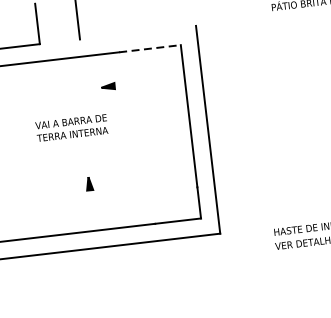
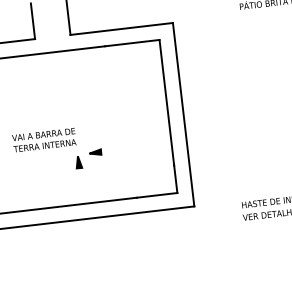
line: (137, 32) -> (121, 28), added
line: (150, 49) -> (132, 43), dashed -> solid
part: (108, 85) -> (95, 151), moved
text: (72, 128) -> (44, 140), moved

